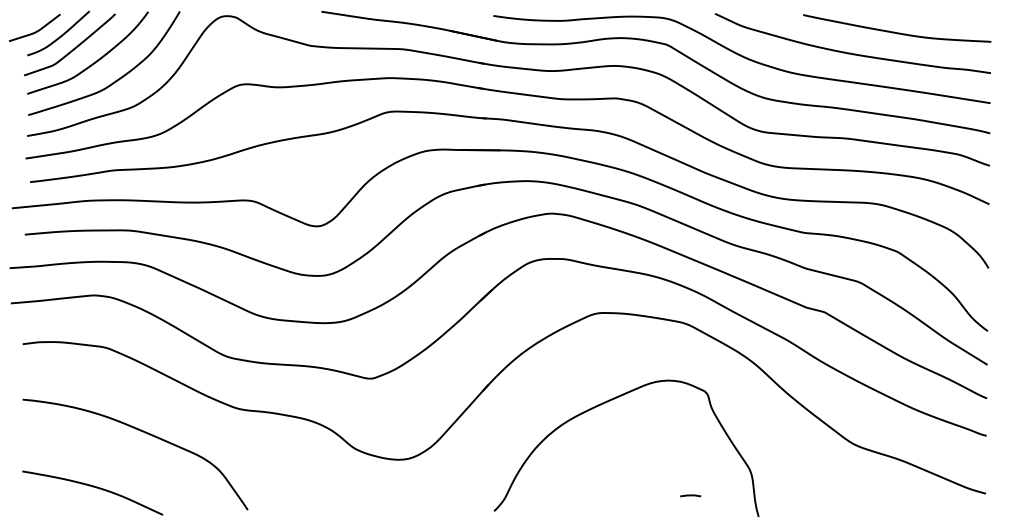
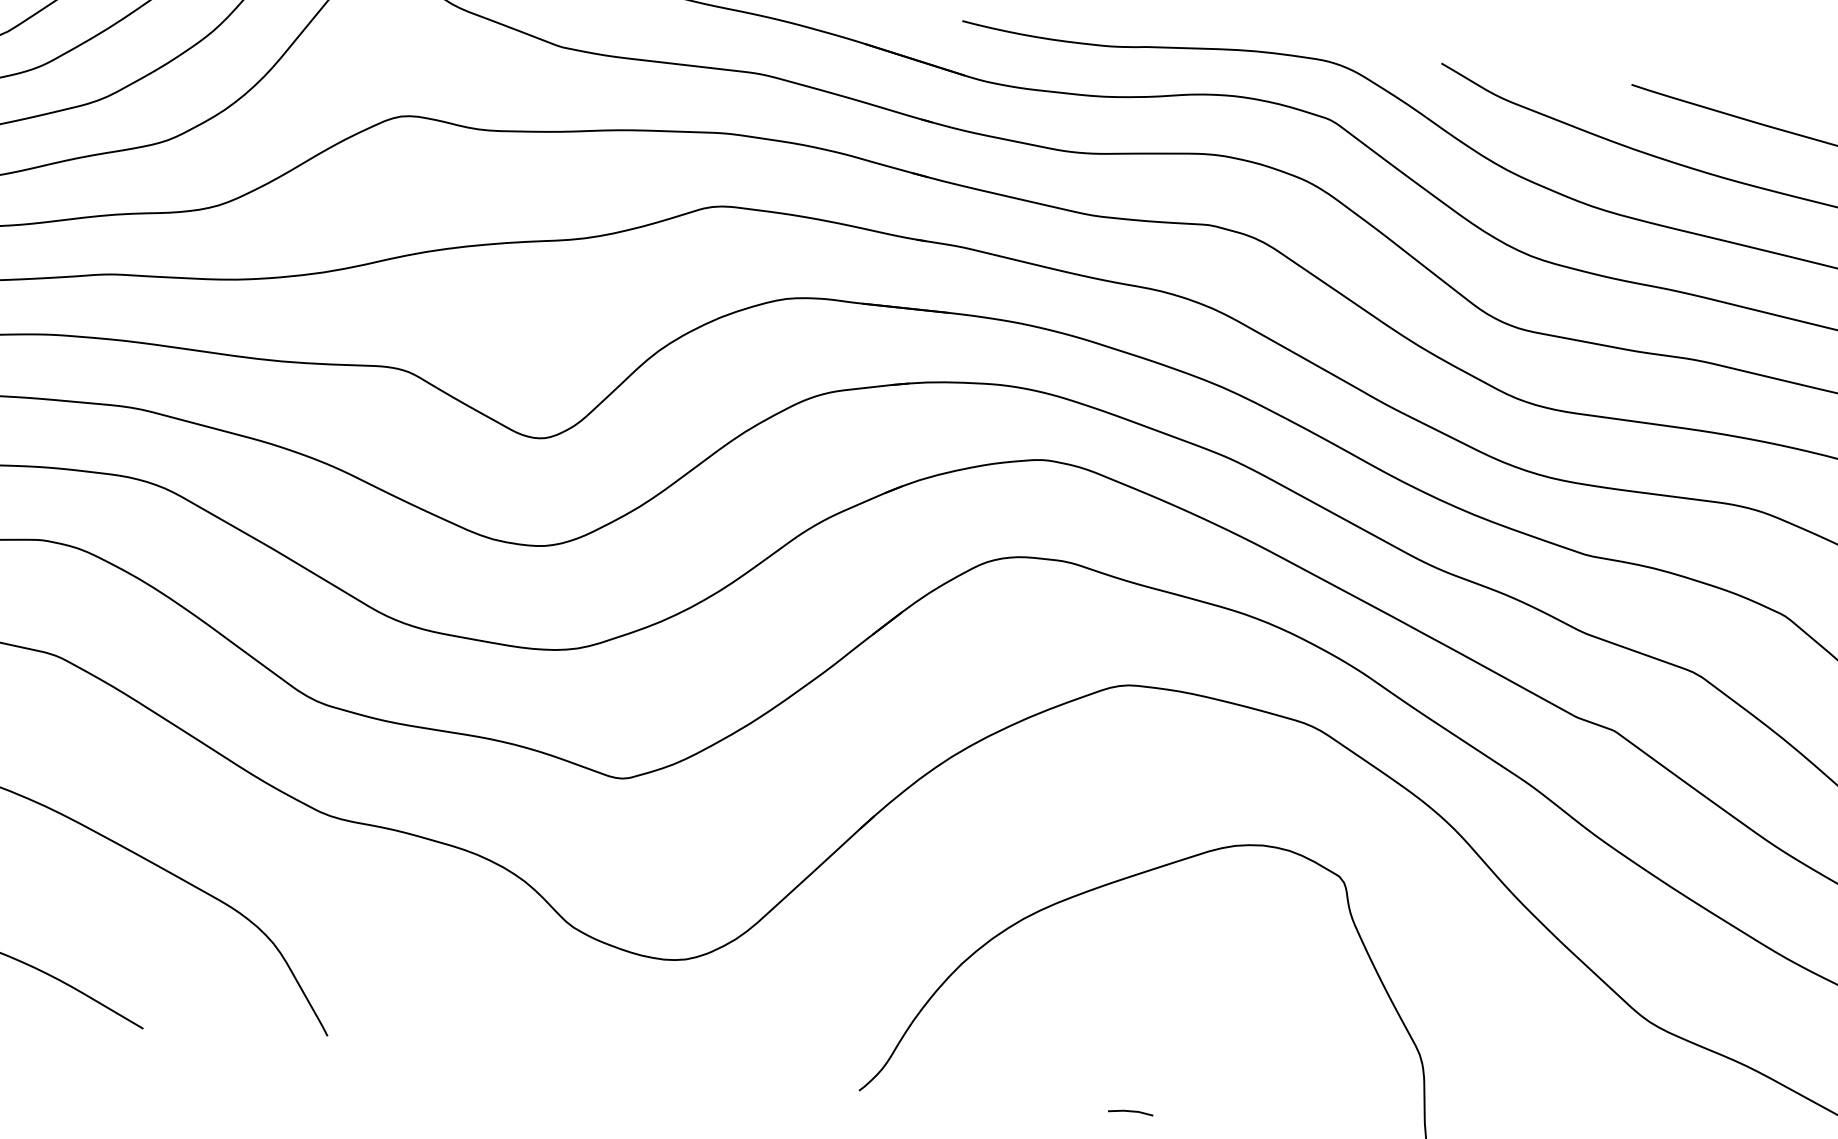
line: (690, 495) -> (1130, 1111), moved

